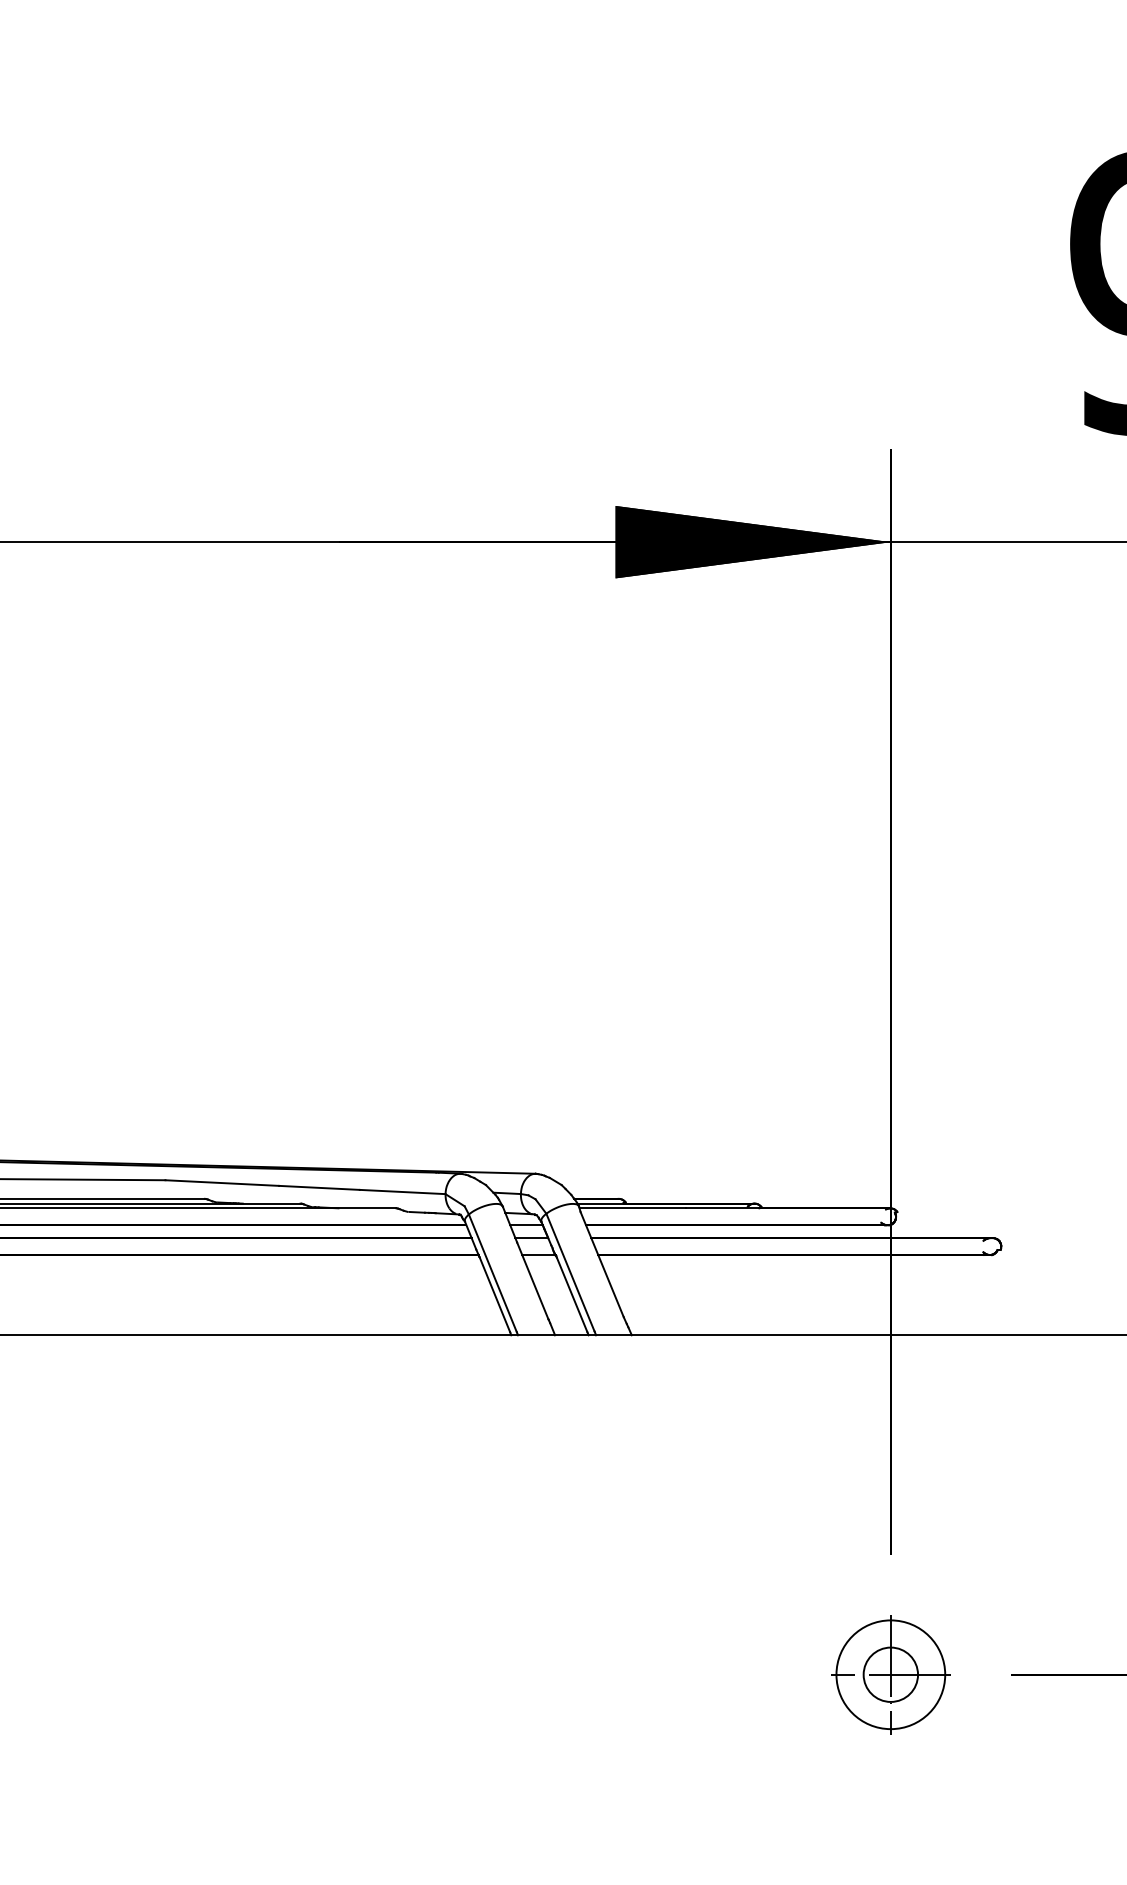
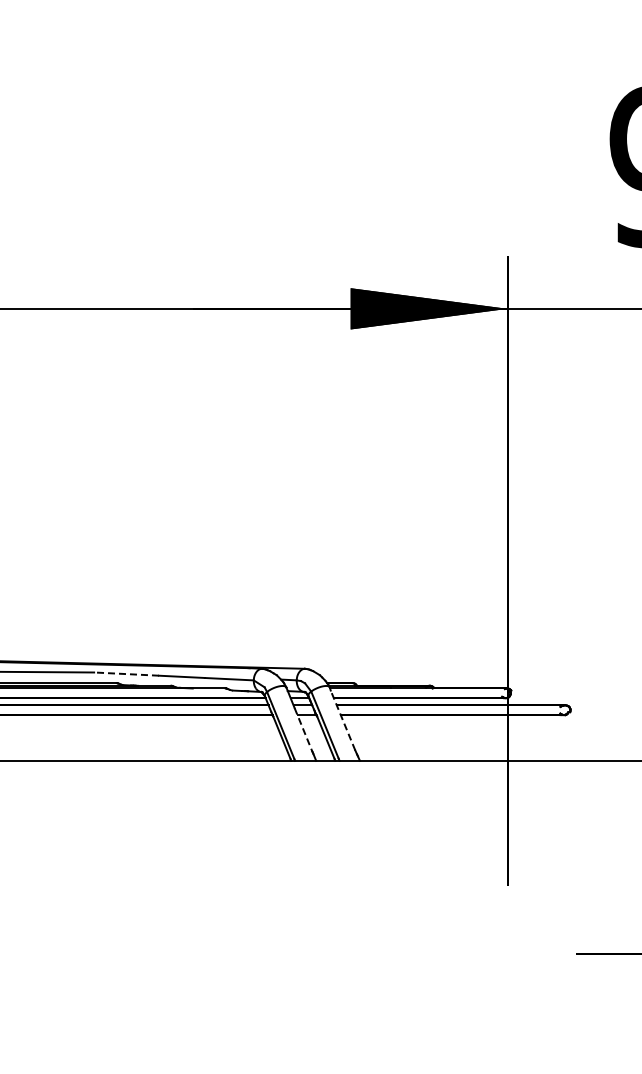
line: (222, 1183) -> (126, 674), solid -> dashed
line: (601, 1264) -> (342, 720), solid -> dashed
line: (532, 1280) -> (303, 729), solid -> dashed
part: (890, 1673) -> (507, 953), removed

